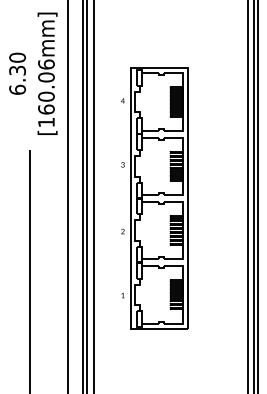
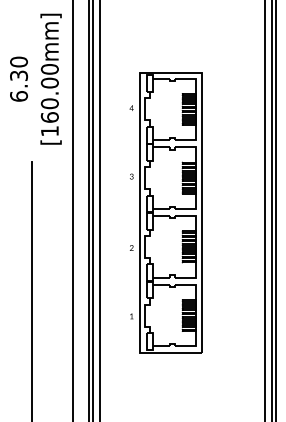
text: (46, 63) -> (49, 68), [160.06mm] -> [160.00mm]

